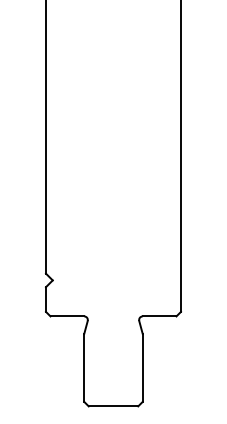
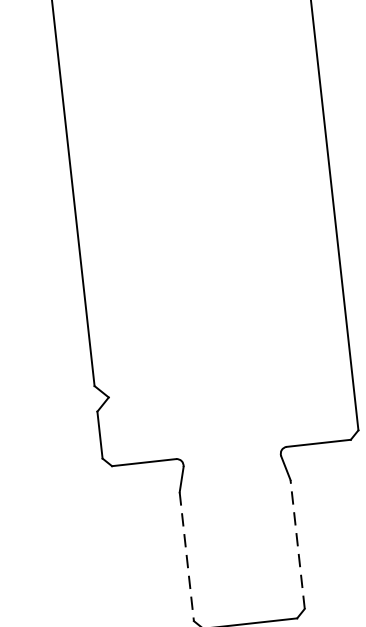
line: (84, 367) -> (187, 555), solid -> dashed
line: (142, 367) -> (297, 543), solid -> dashed

